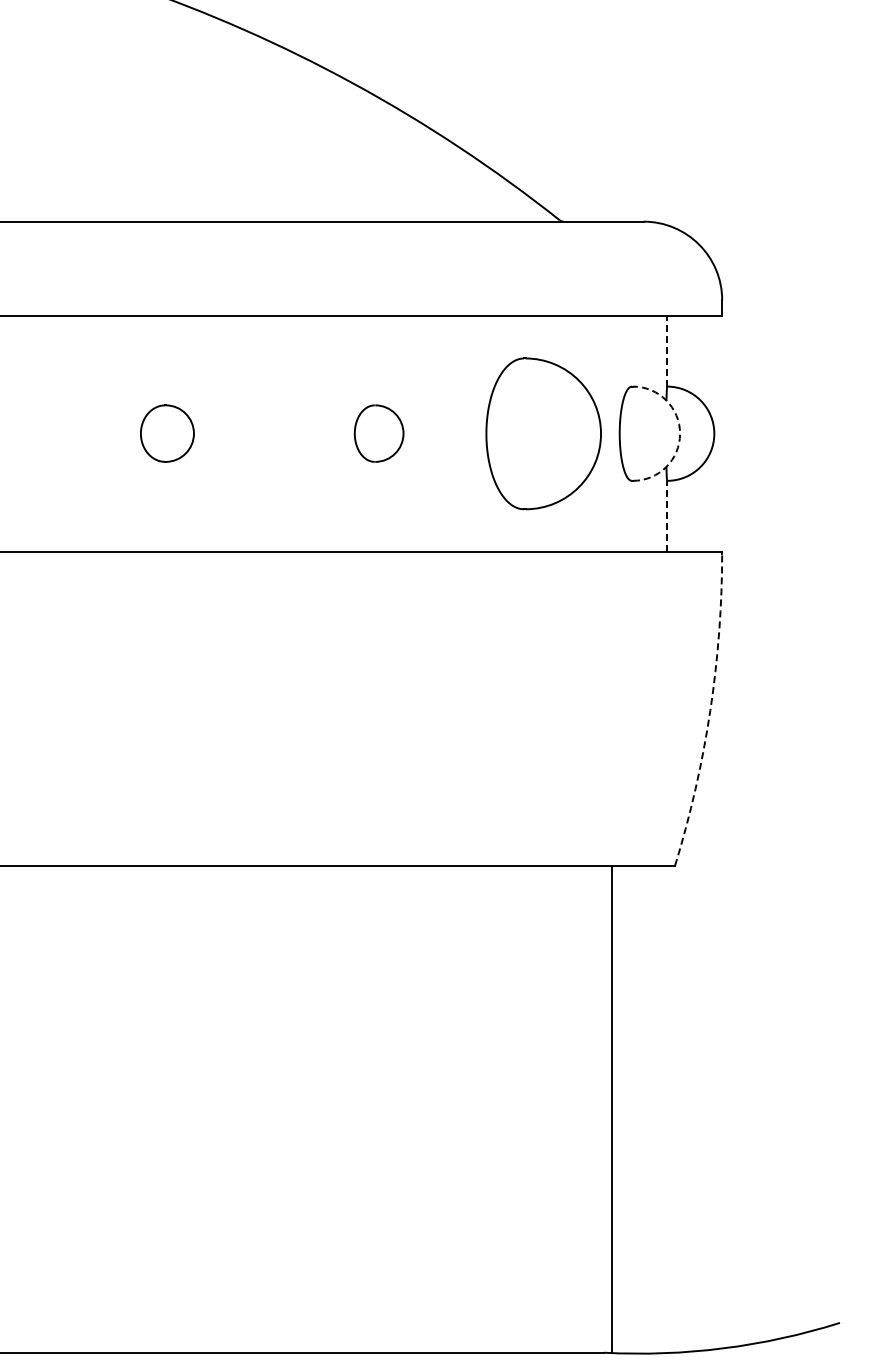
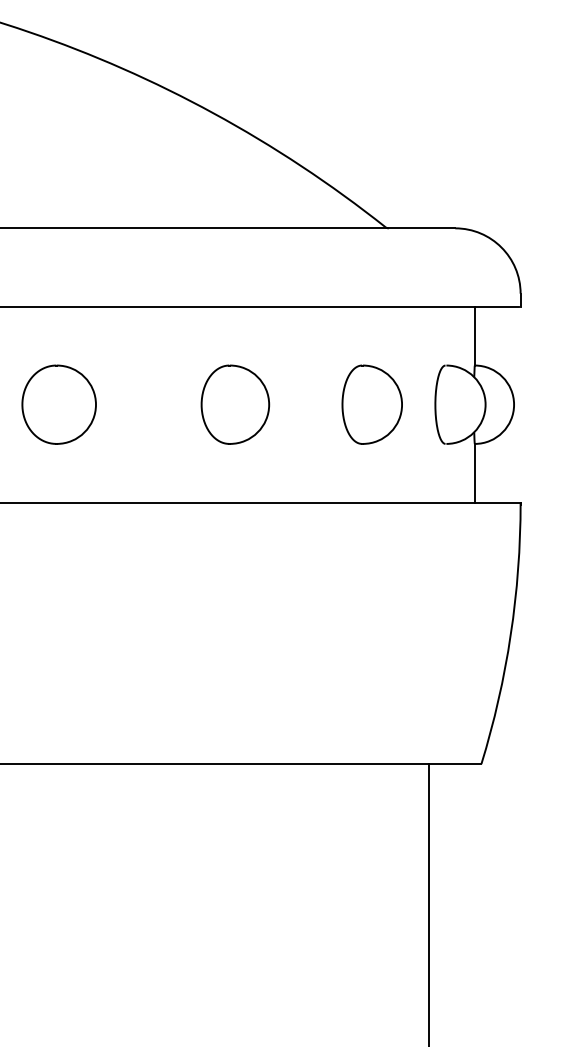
line: (667, 350) -> (475, 335), dashed -> solid
part: (167, 433) -> (59, 404), size x1.67
part: (378, 433) -> (234, 404), size x1.67
part: (543, 433) -> (372, 404), size x0.62
arc: (680, 433) -> (485, 404), dashed -> solid
line: (667, 515) -> (475, 472), dashed -> solid
arc: (710, 710) -> (510, 634), dashed -> solid

